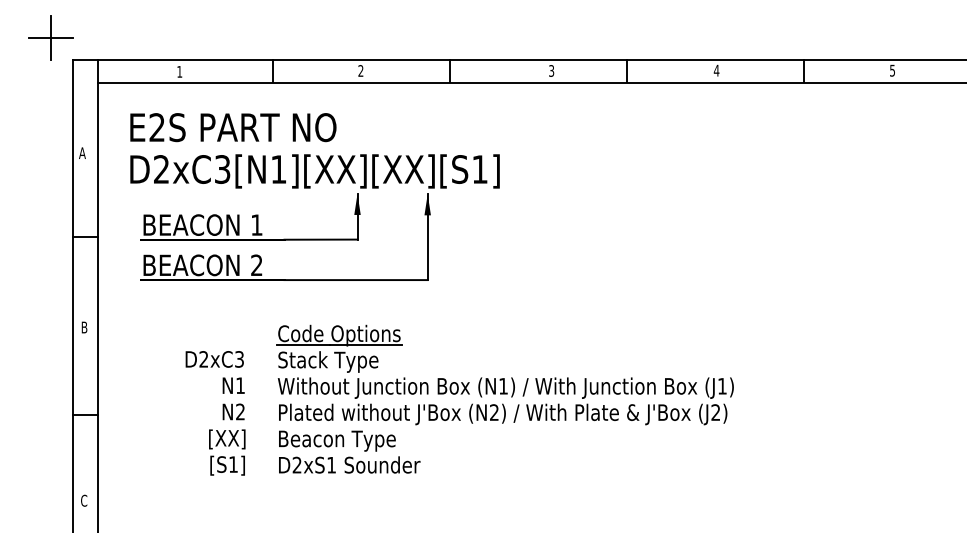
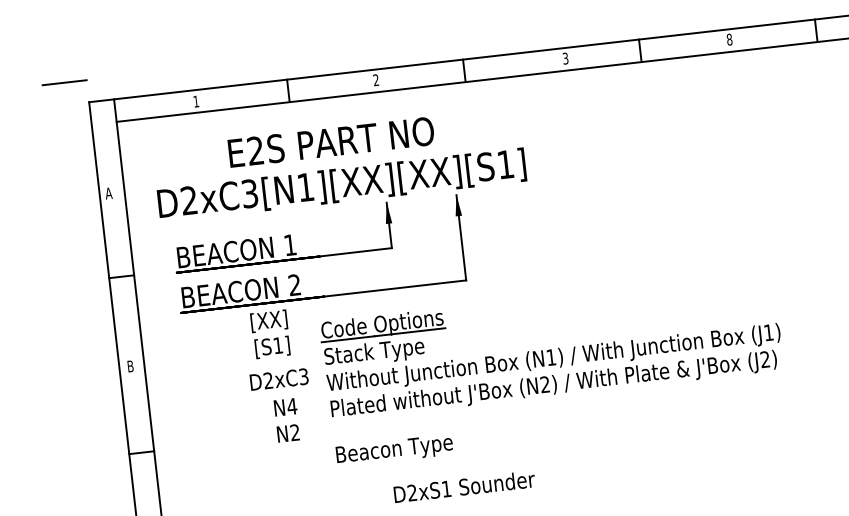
line: (51, 38) -> (65, 82), removed
text: (716, 70) -> (729, 39), 4 -> 8
text: (233, 127) -> (331, 142), moved
text: (214, 359) -> (279, 379), moved
part: (504, 374) -> (550, 345), moved
text: (240, 385) -> (292, 406), N1 -> N4
text: (227, 452) -> (270, 334), moved
text: (349, 464) -> (464, 486), moved

